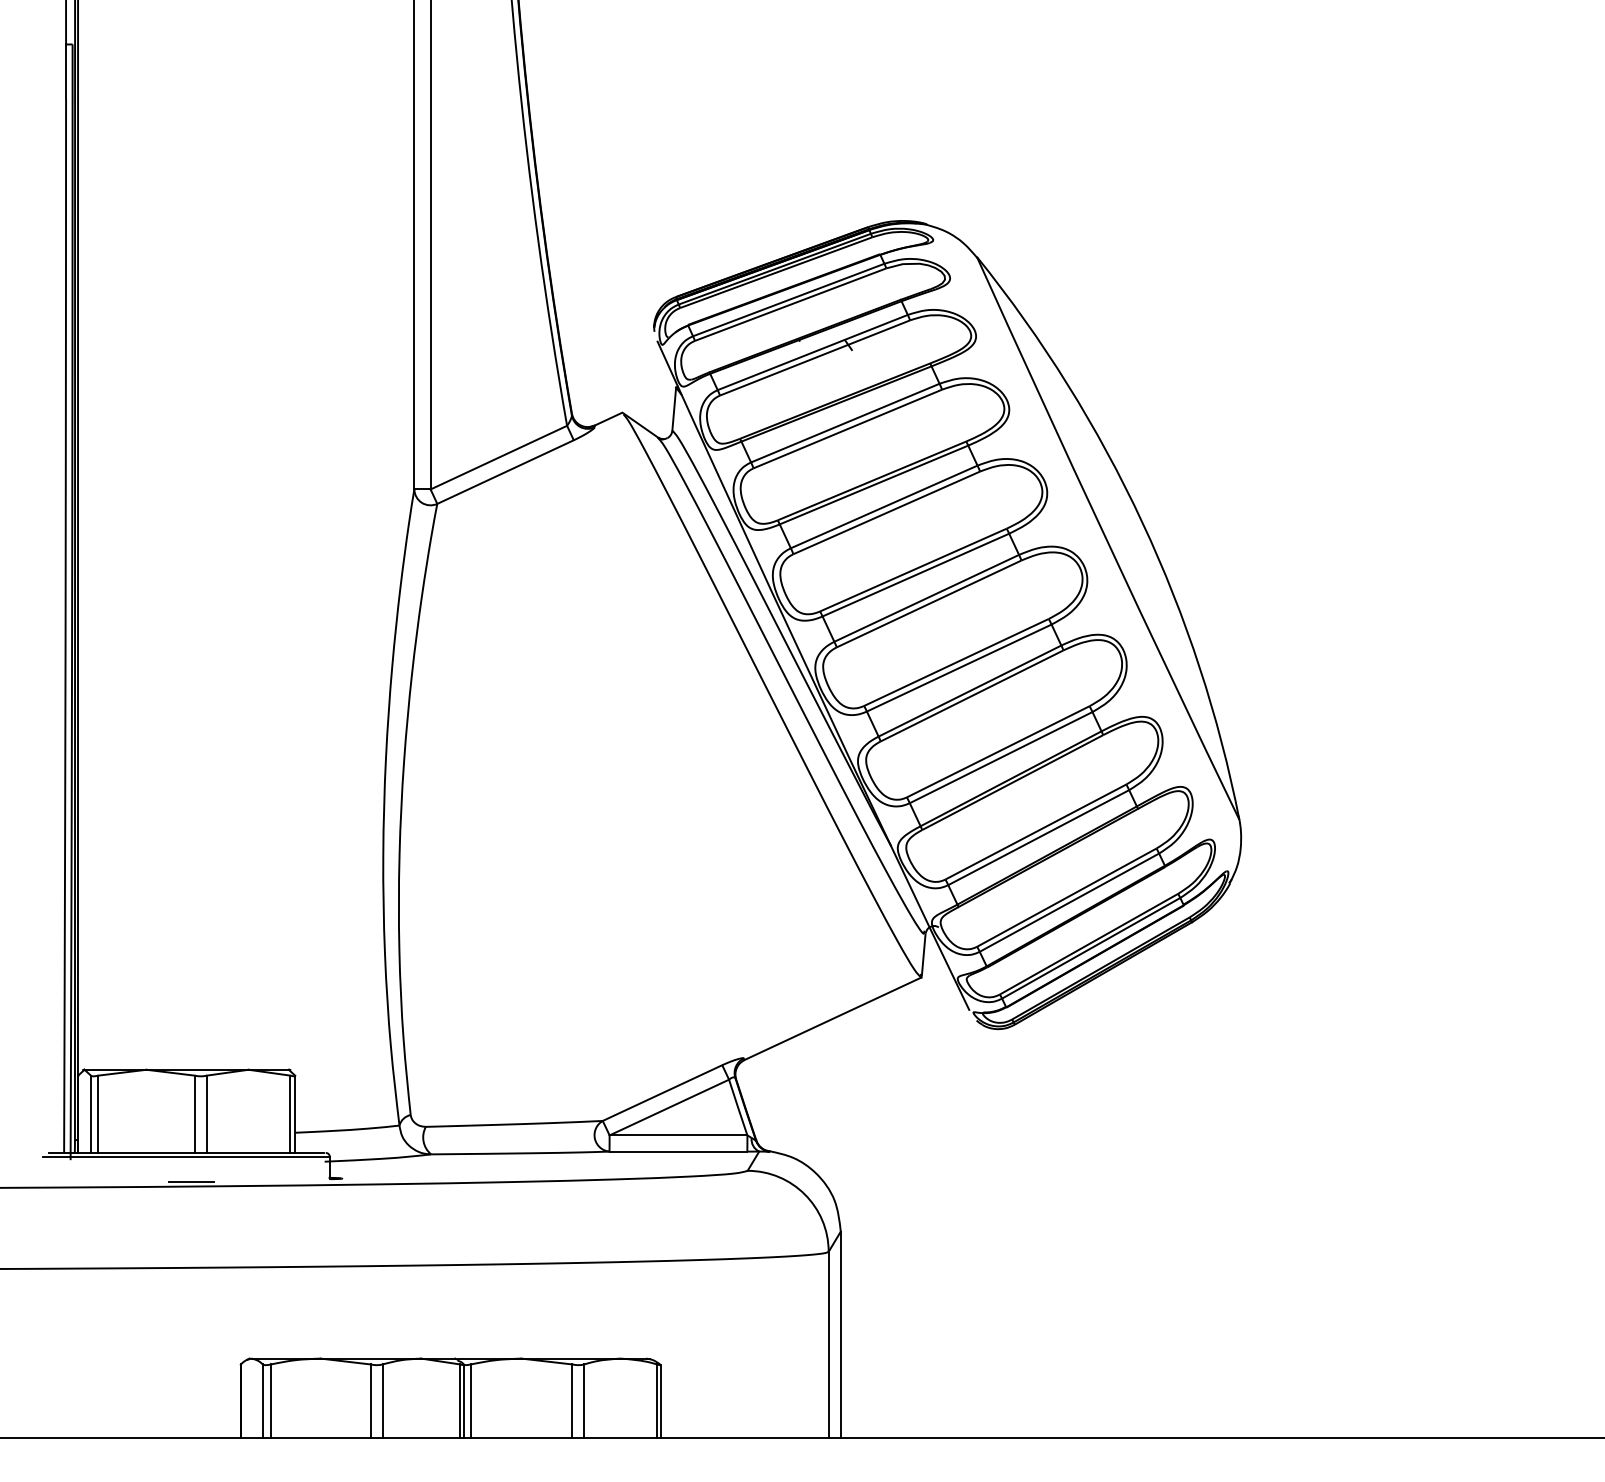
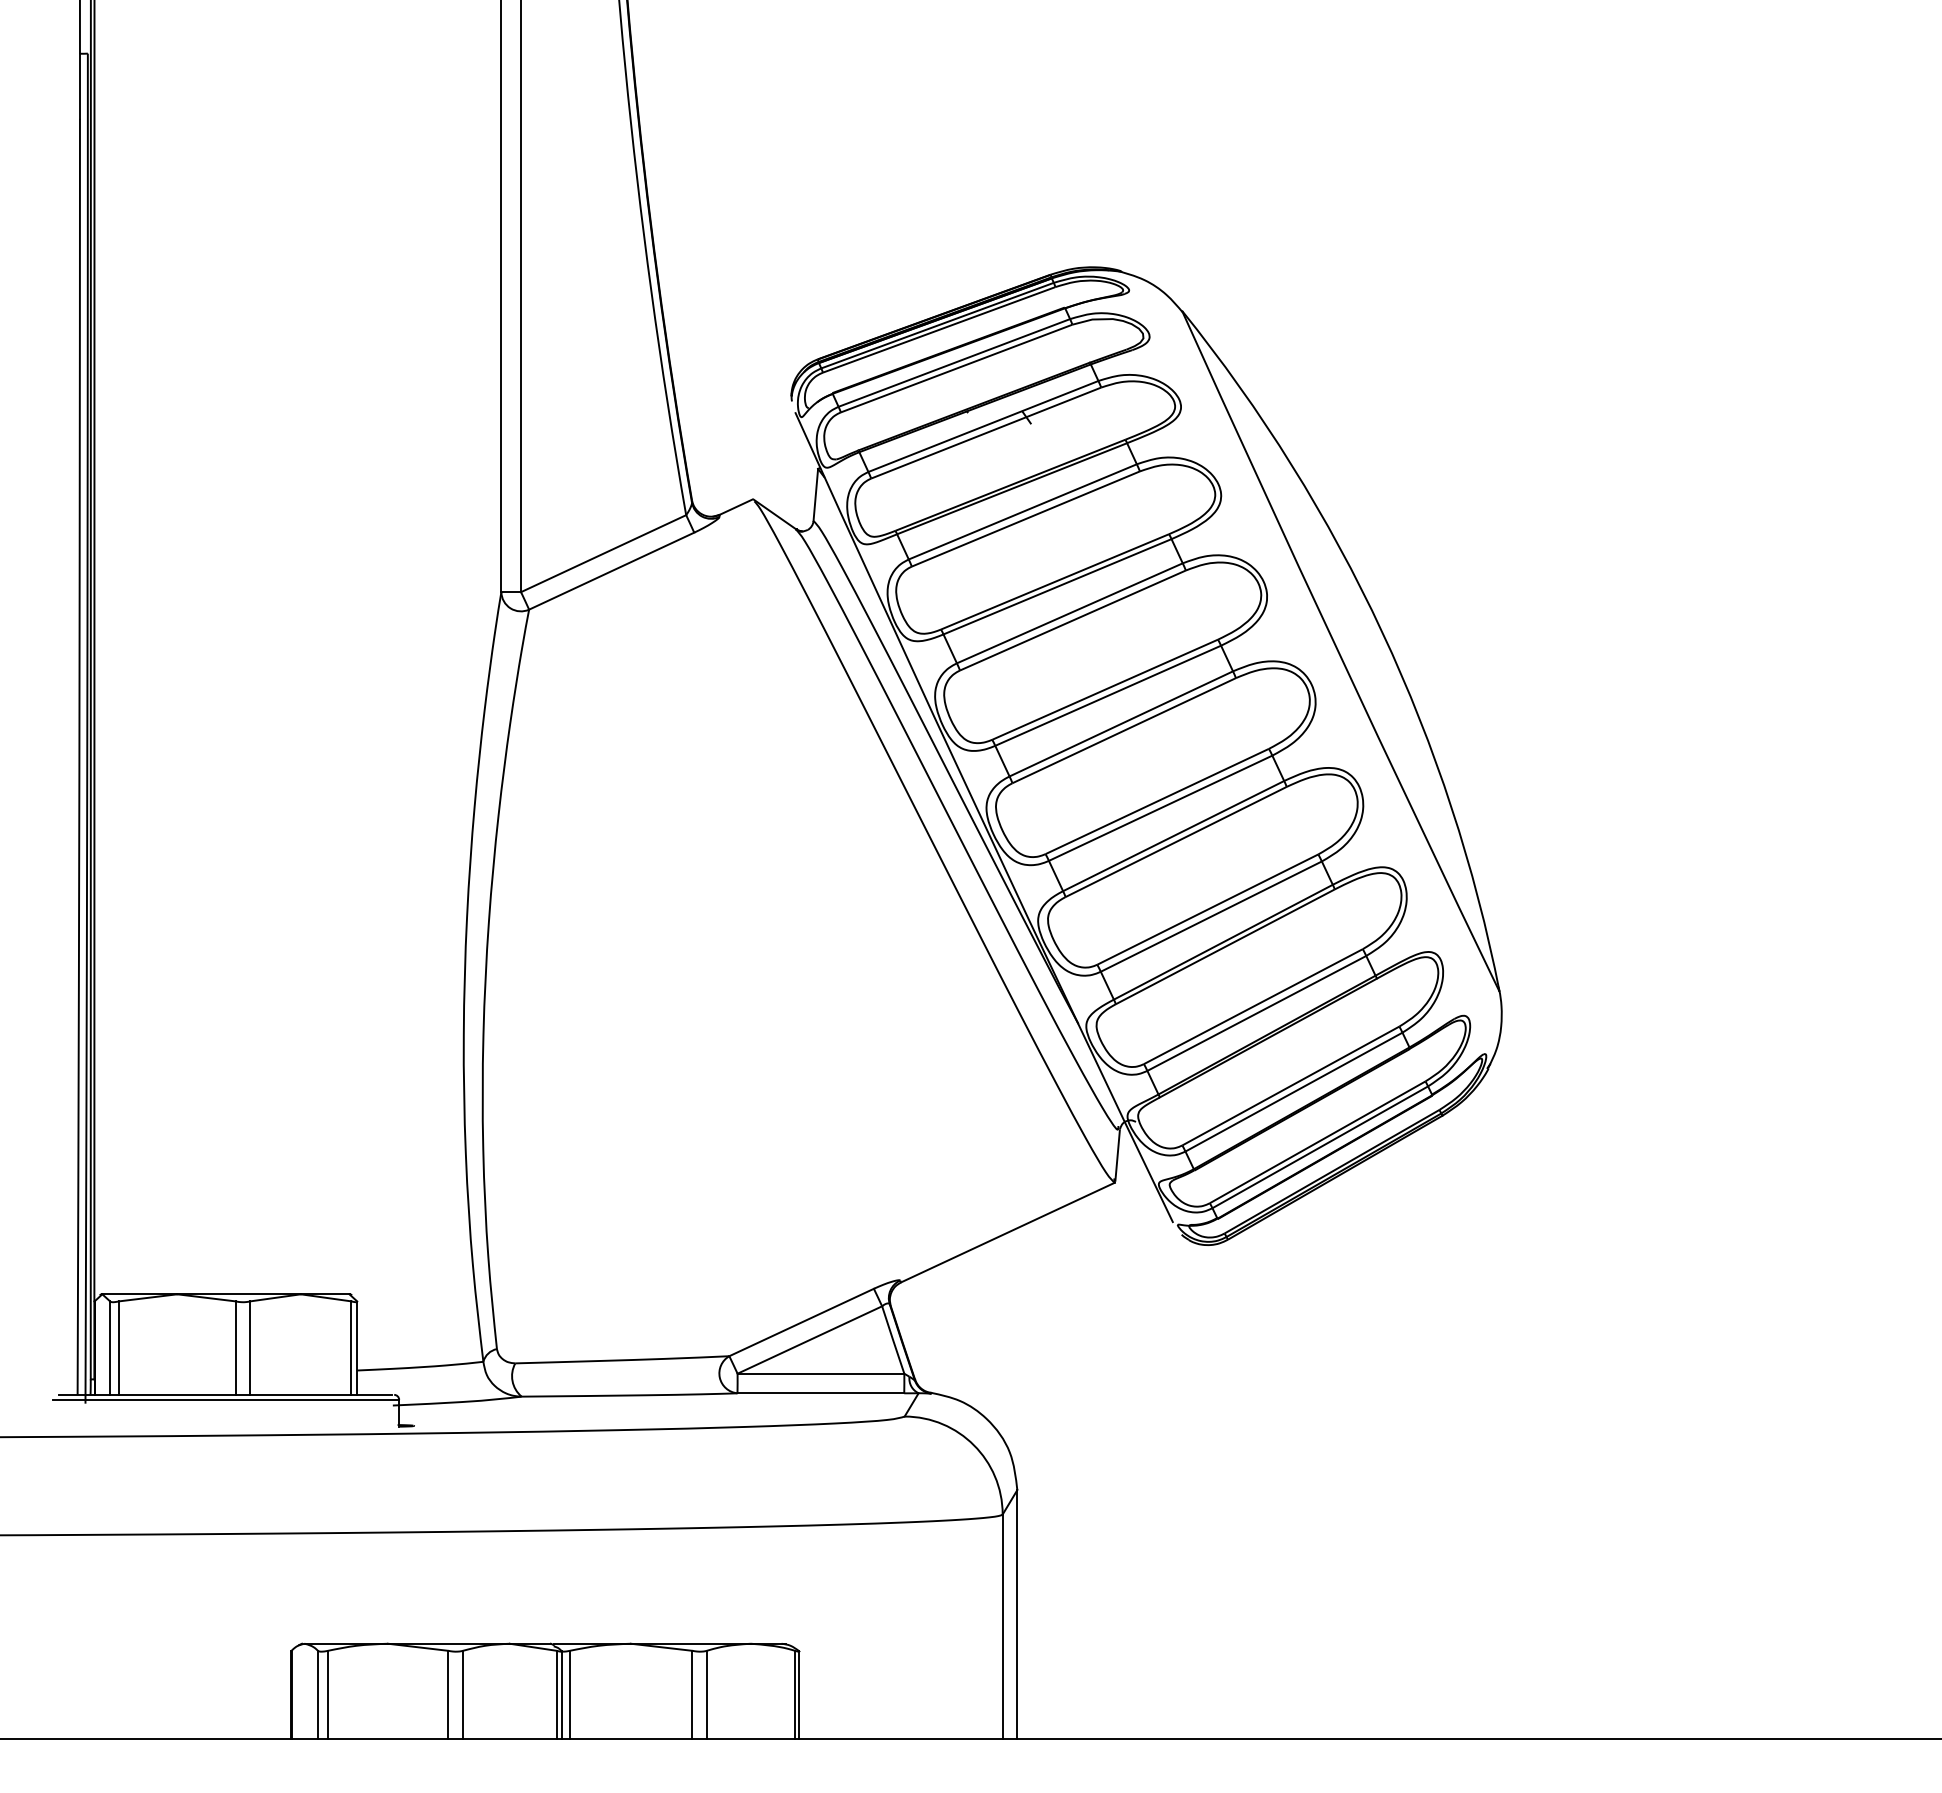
line: (191, 1181) -> (231, 1429), removed

